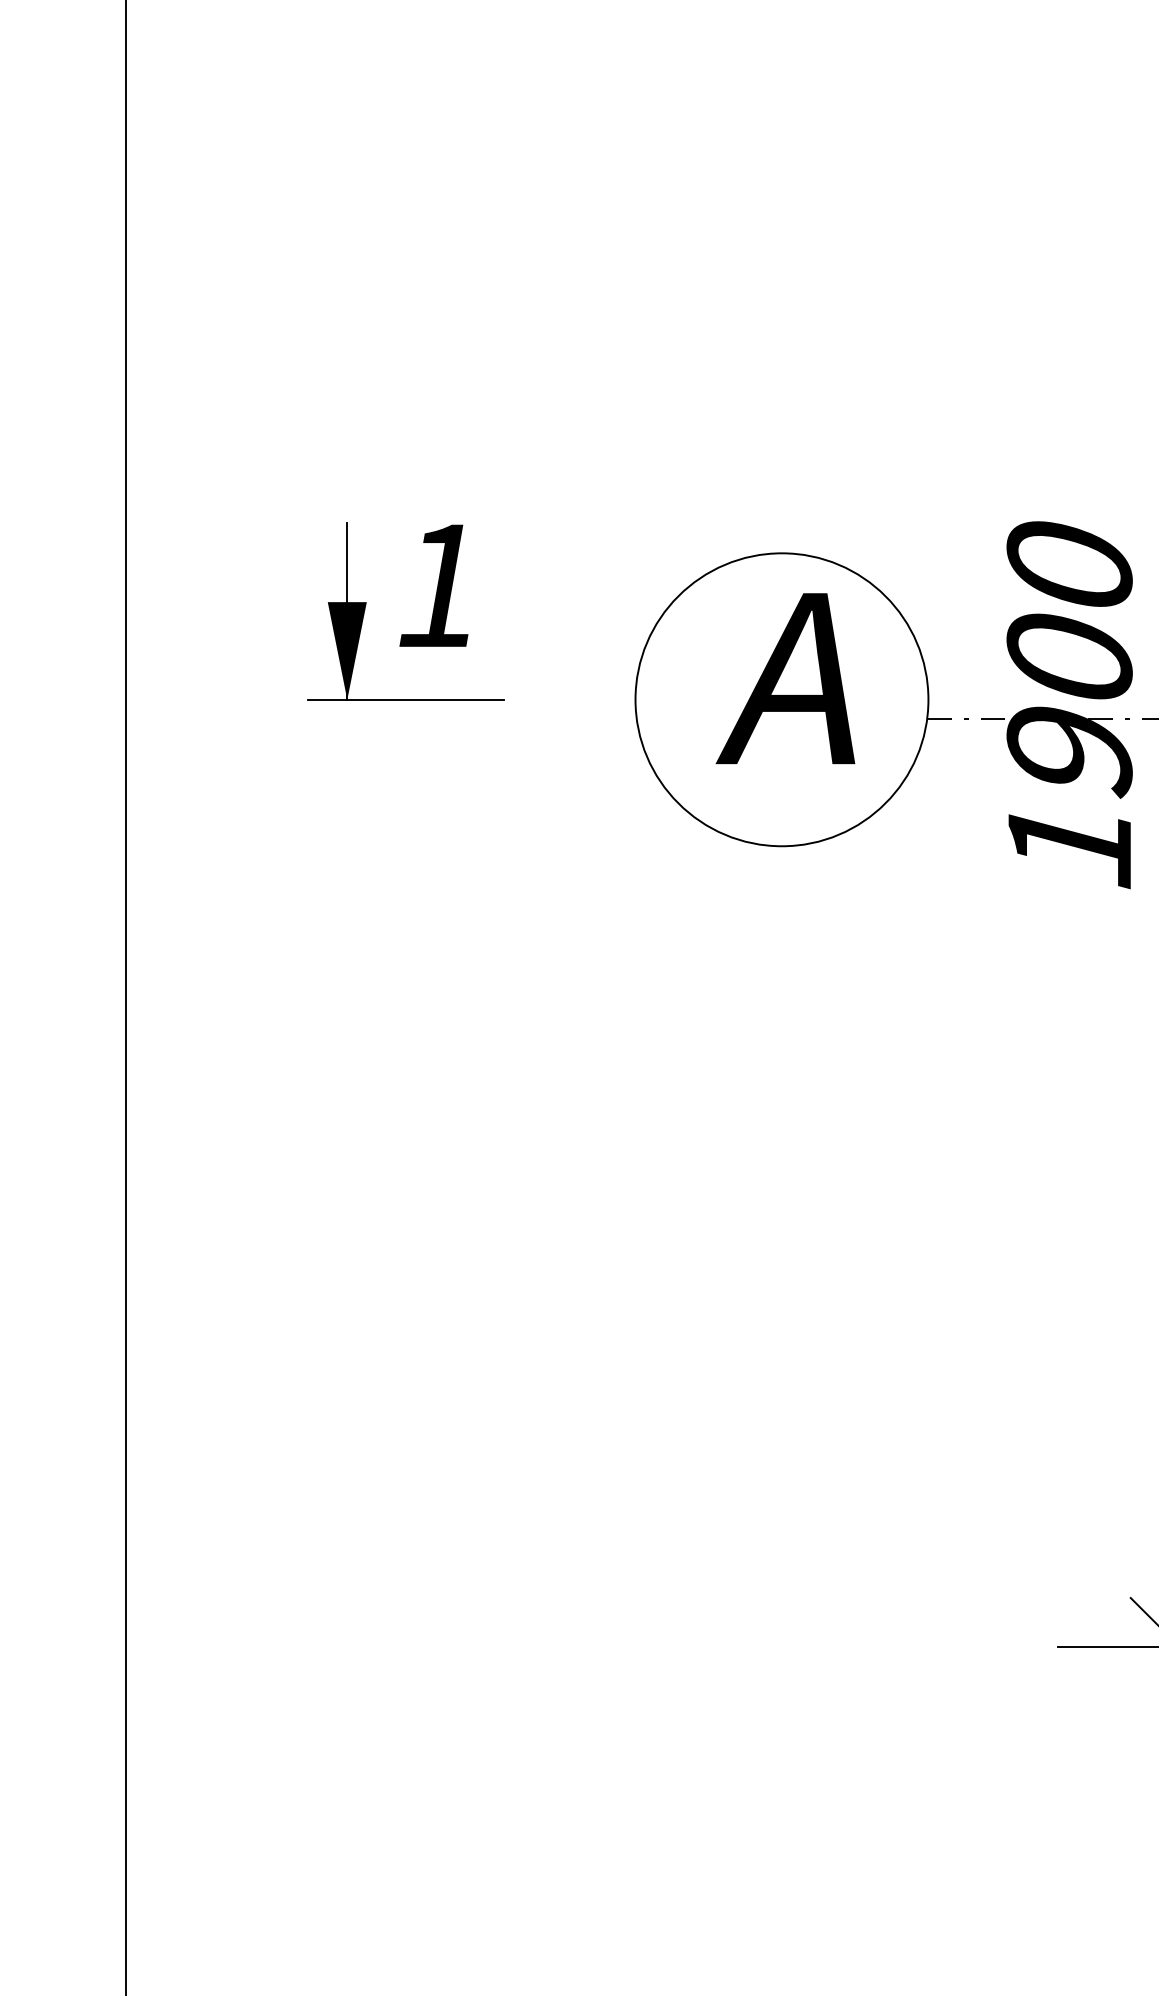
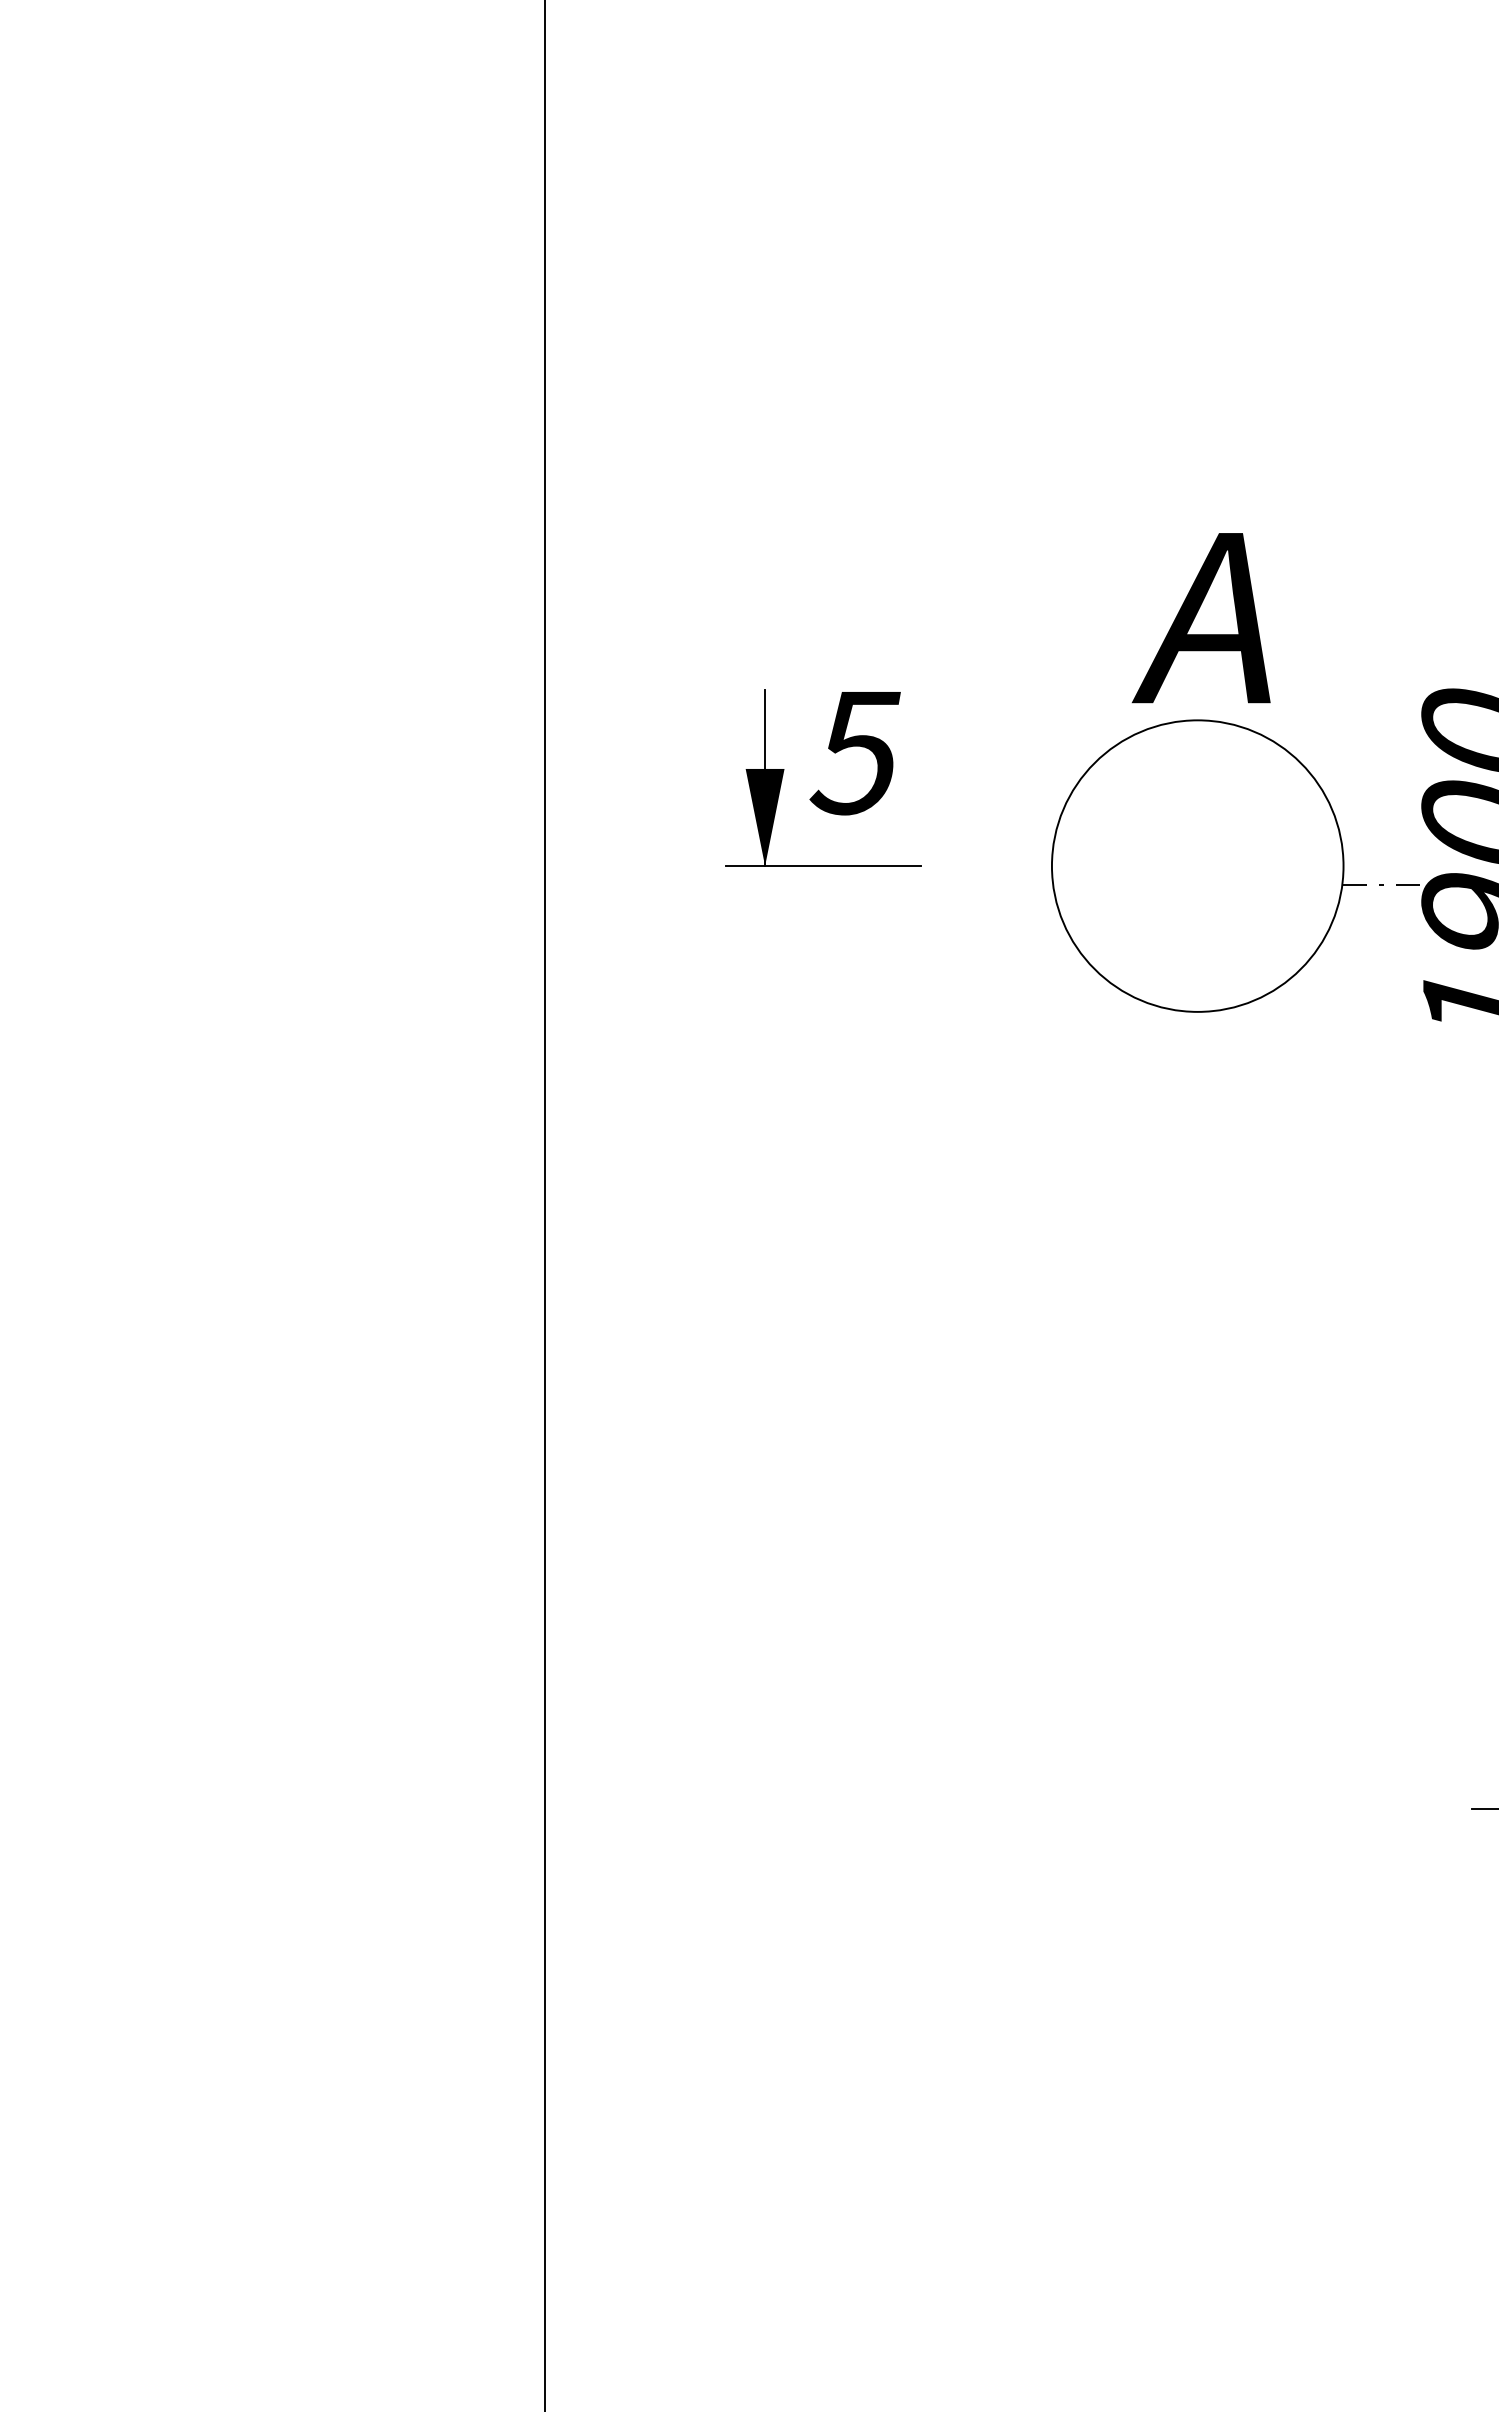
text: (437, 586) -> (854, 753), 1 -> 5
text: (784, 679) -> (1200, 618), moved

